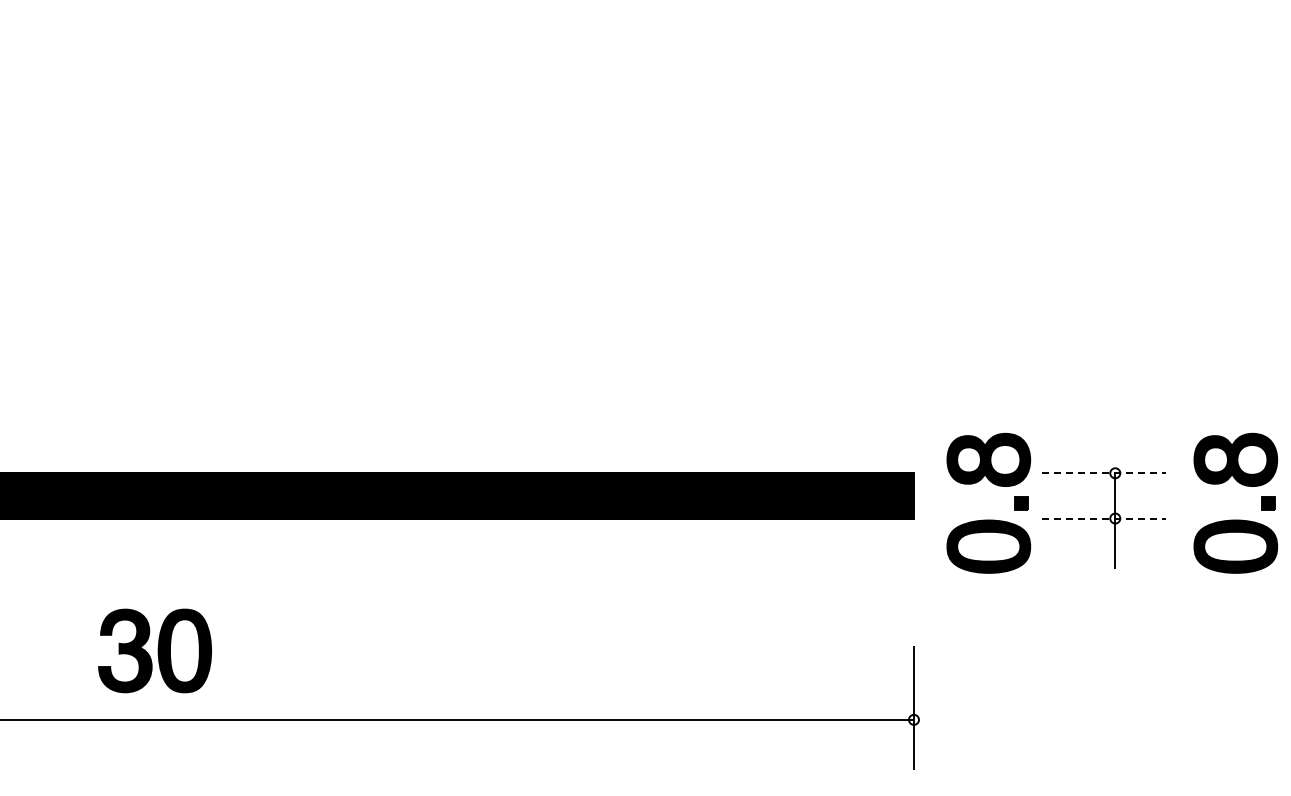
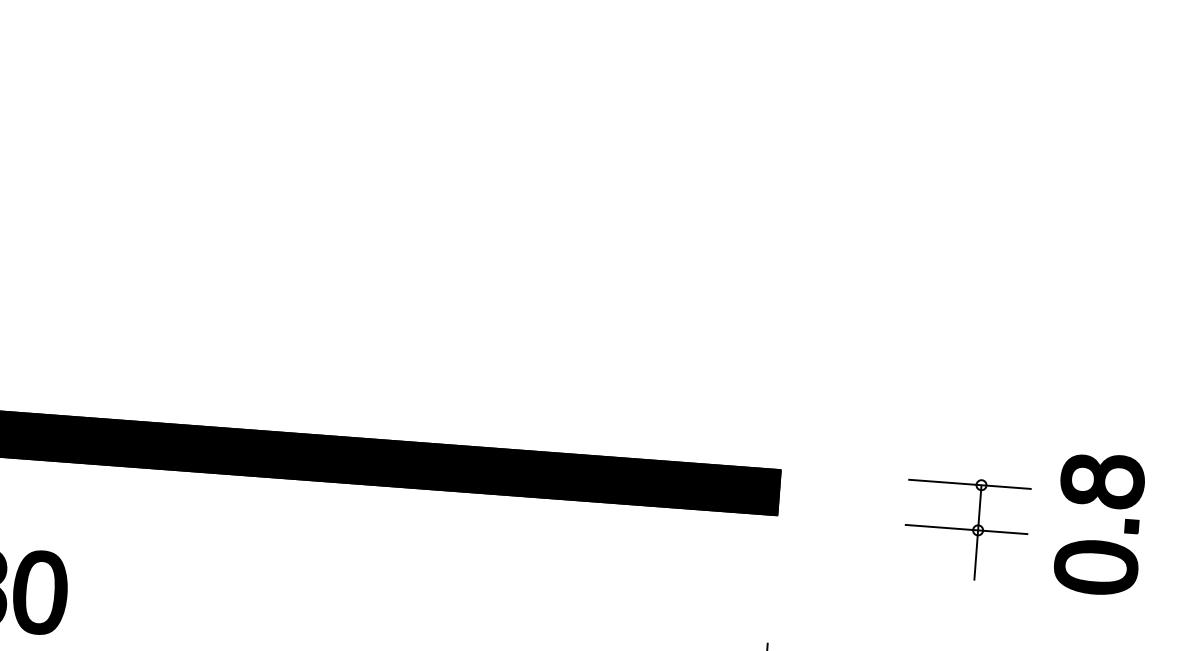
line: (1103, 473) -> (969, 484), dashed -> solid
line: (1103, 518) -> (966, 529), dashed -> solid
part: (988, 519) -> (851, 521), removed

